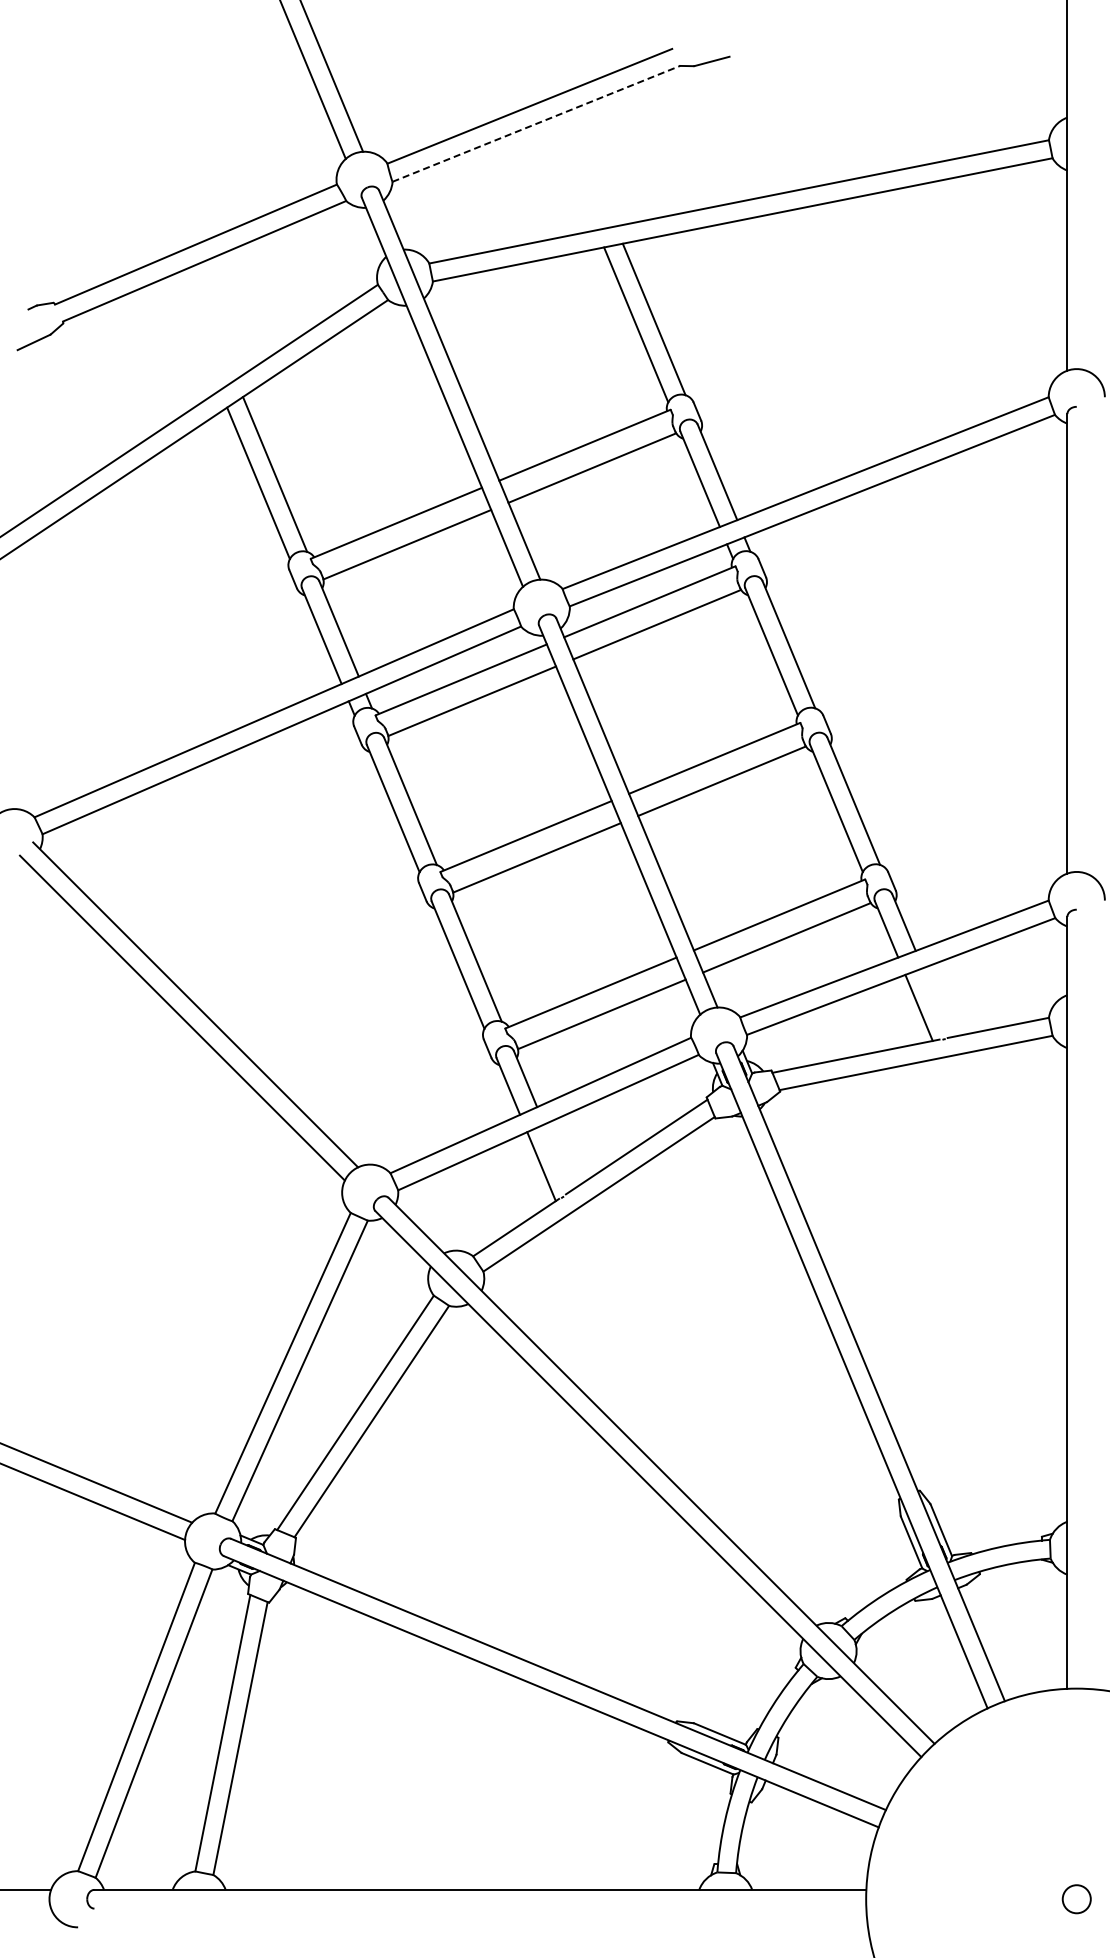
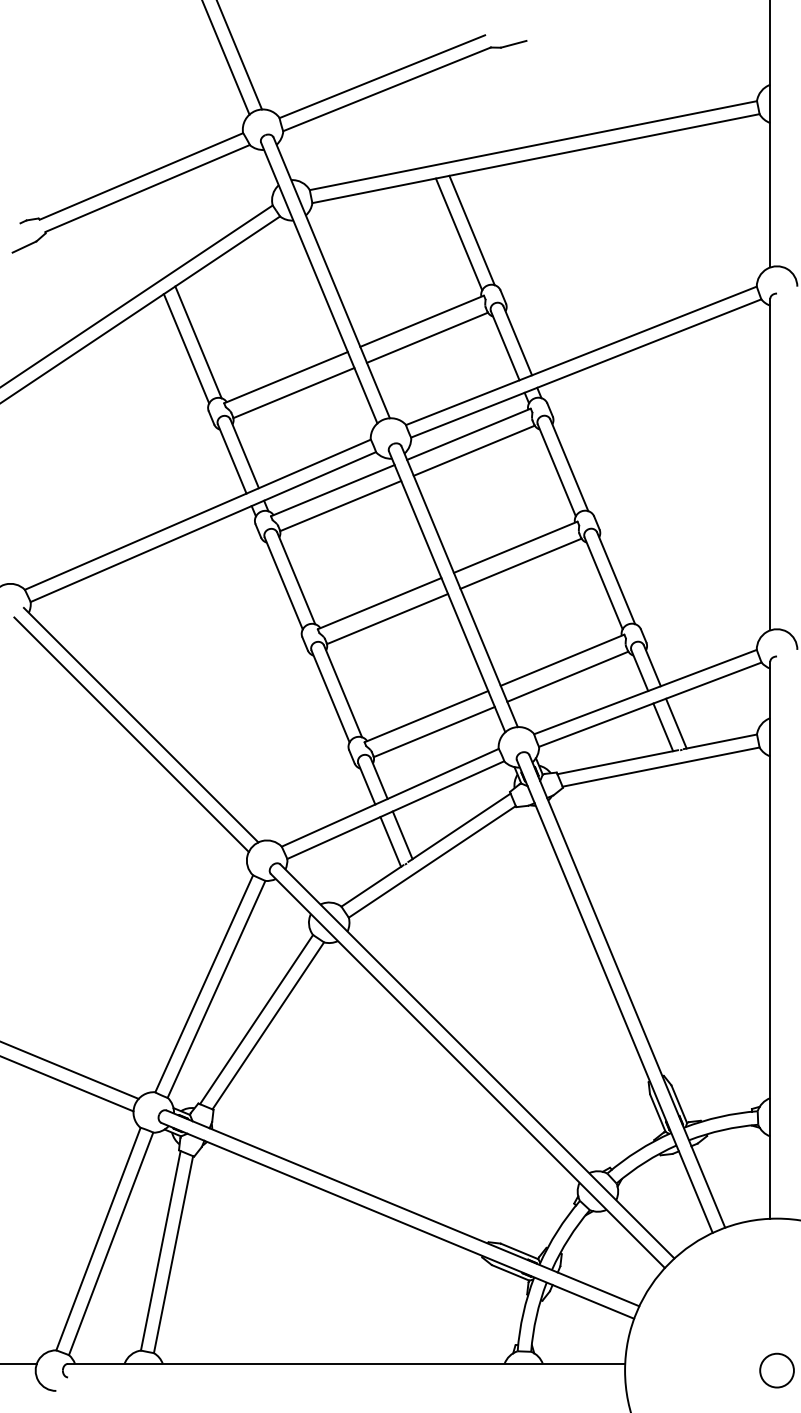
line: (536, 123) -> (387, 89), dashed -> solid
line: (936, 1002) -> (675, 723), added
line: (557, 1157) -> (402, 835), added
circle: (1076, 1898) -> (776, 1370), size x1.67

